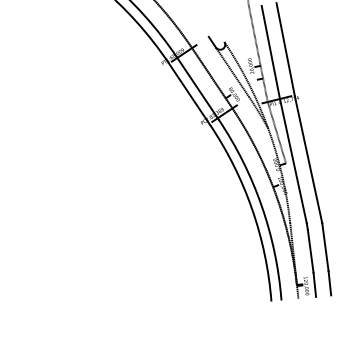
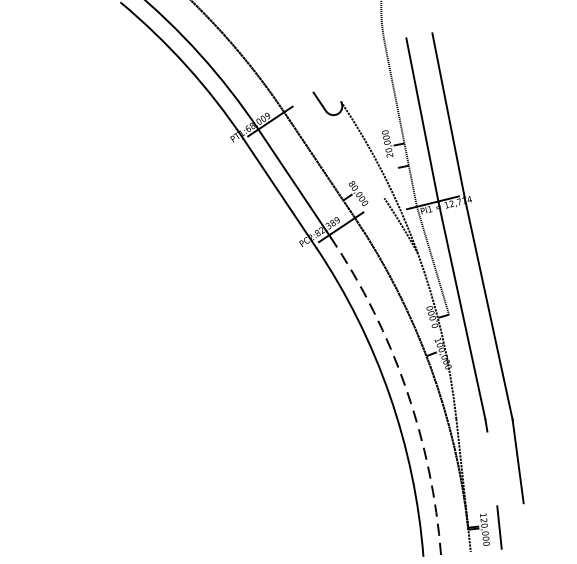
line: (232, 72) -> (355, 155), removed
arc: (261, 206) -> (405, 390), solid -> dashed
line: (310, 251) -> (491, 469), removed
line: (329, 282) -> (525, 523), removed

